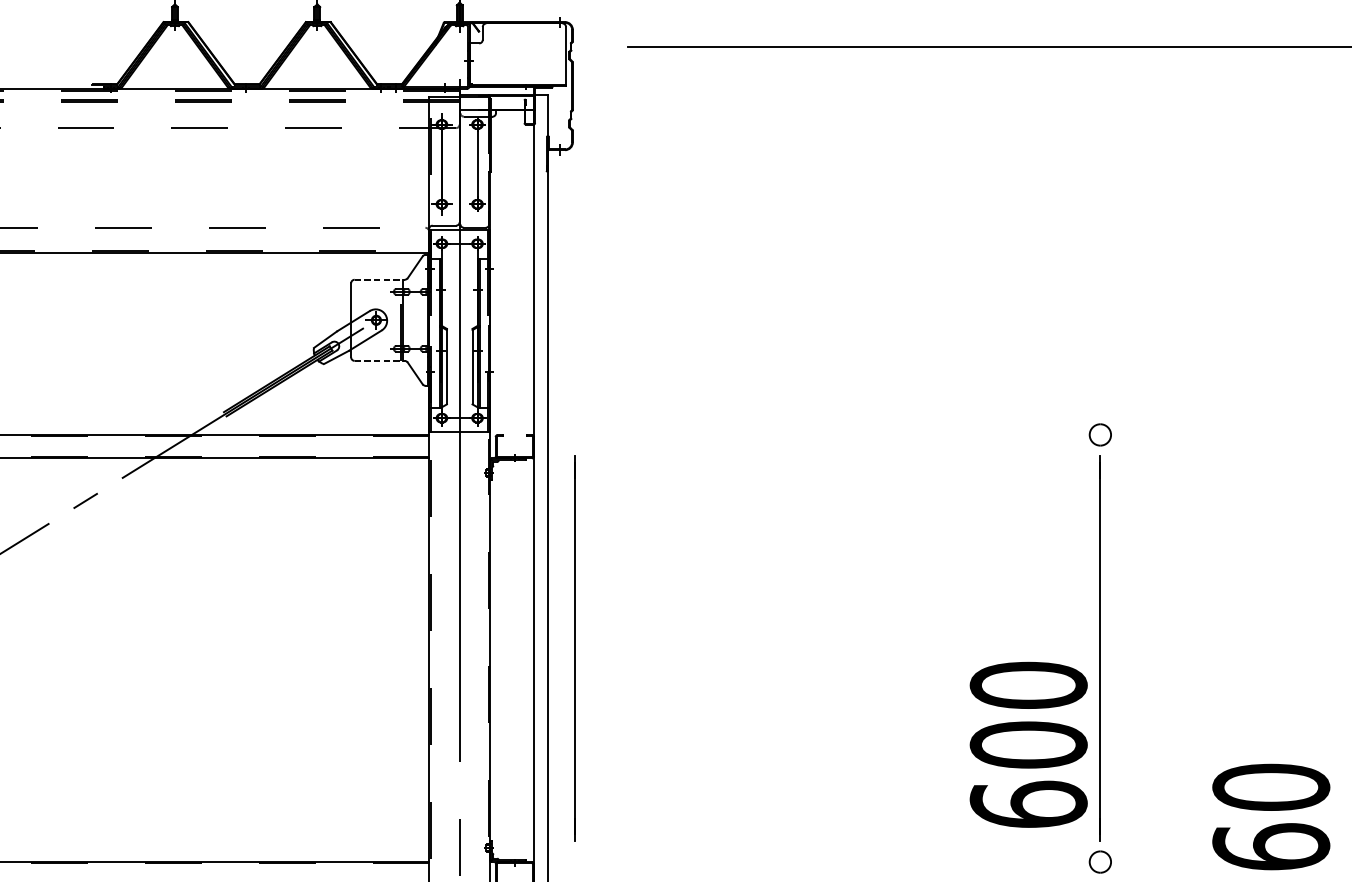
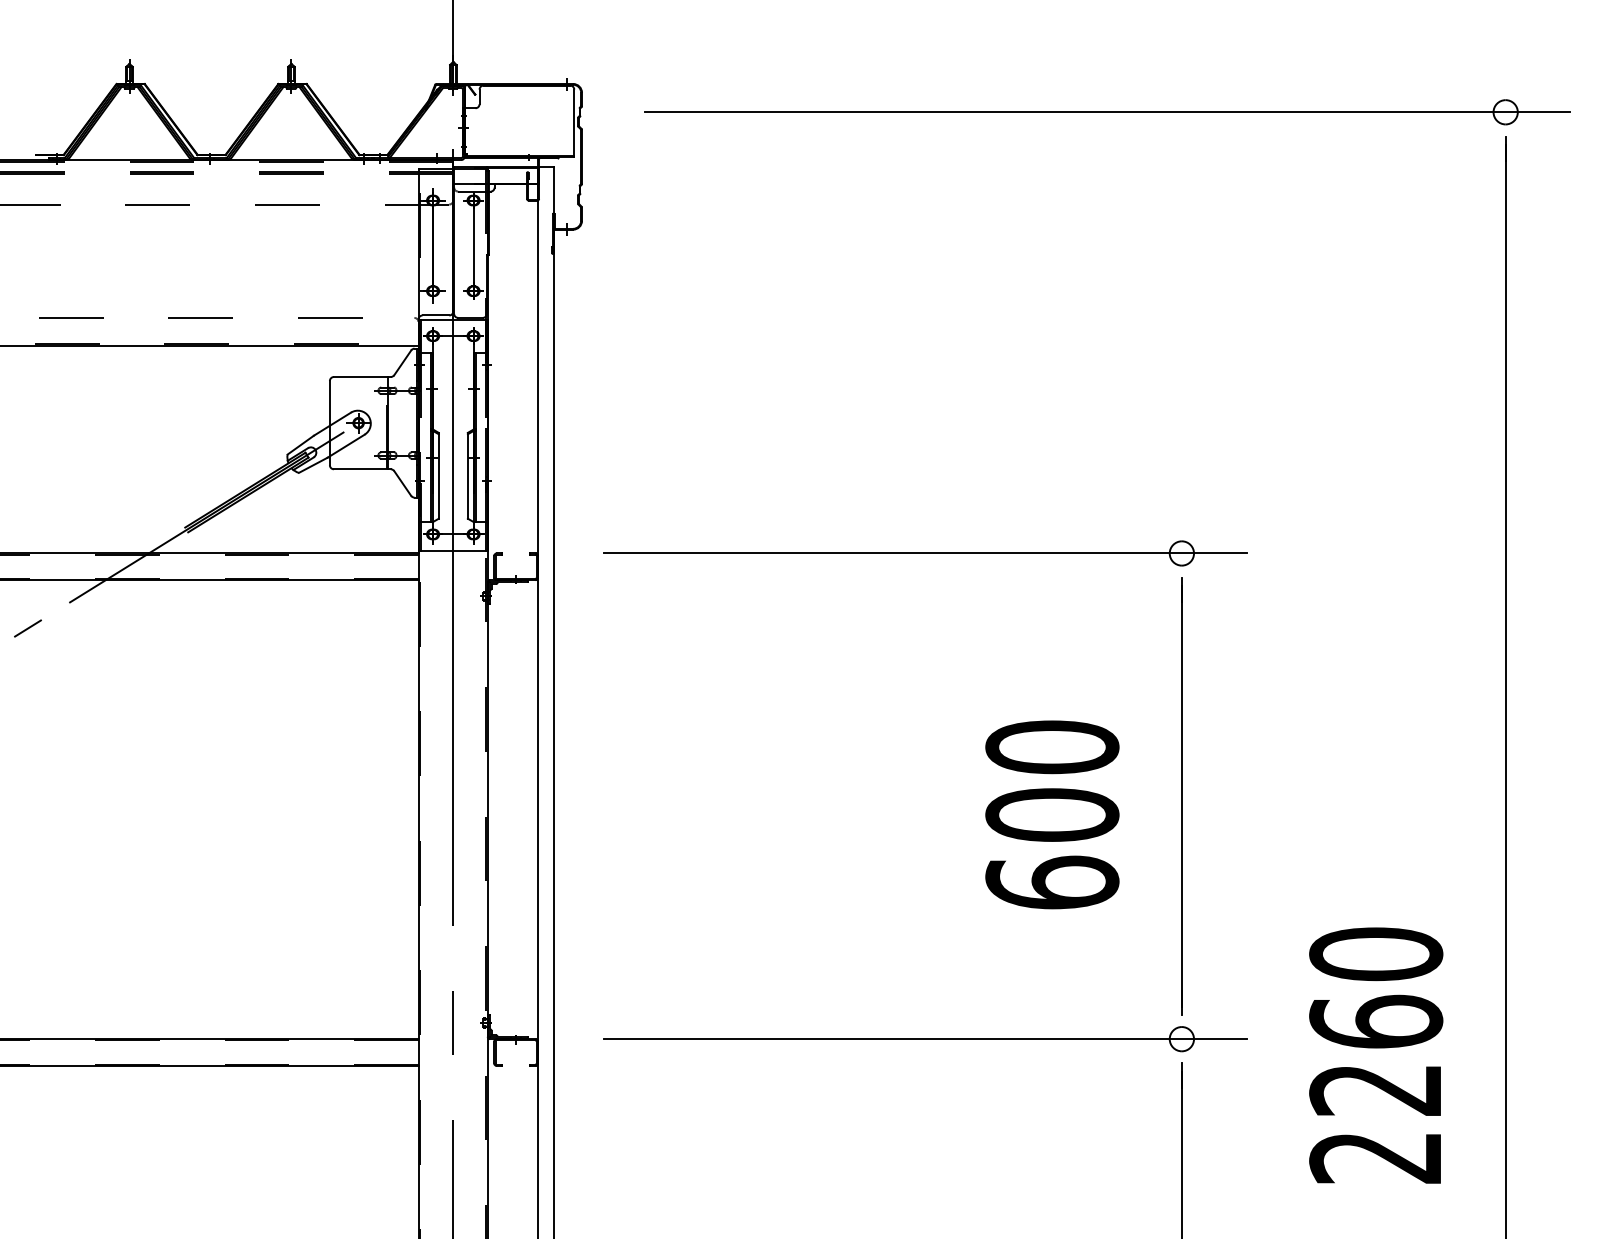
line: (379, 280) -> (362, 377), dashed -> solid
line: (379, 361) -> (362, 469), dashed -> solid
line: (874, 434) -> (925, 553), added
line: (574, 648) -> (583, 796), removed
text: (1028, 744) -> (1052, 814), moved
line: (874, 862) -> (925, 1039), added

